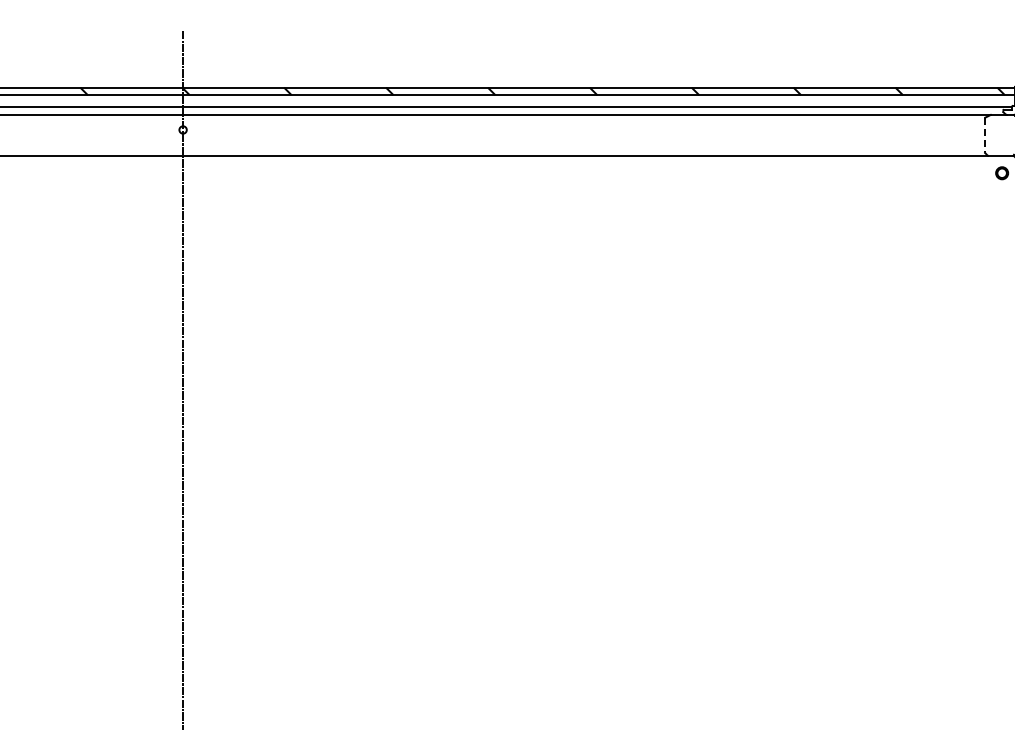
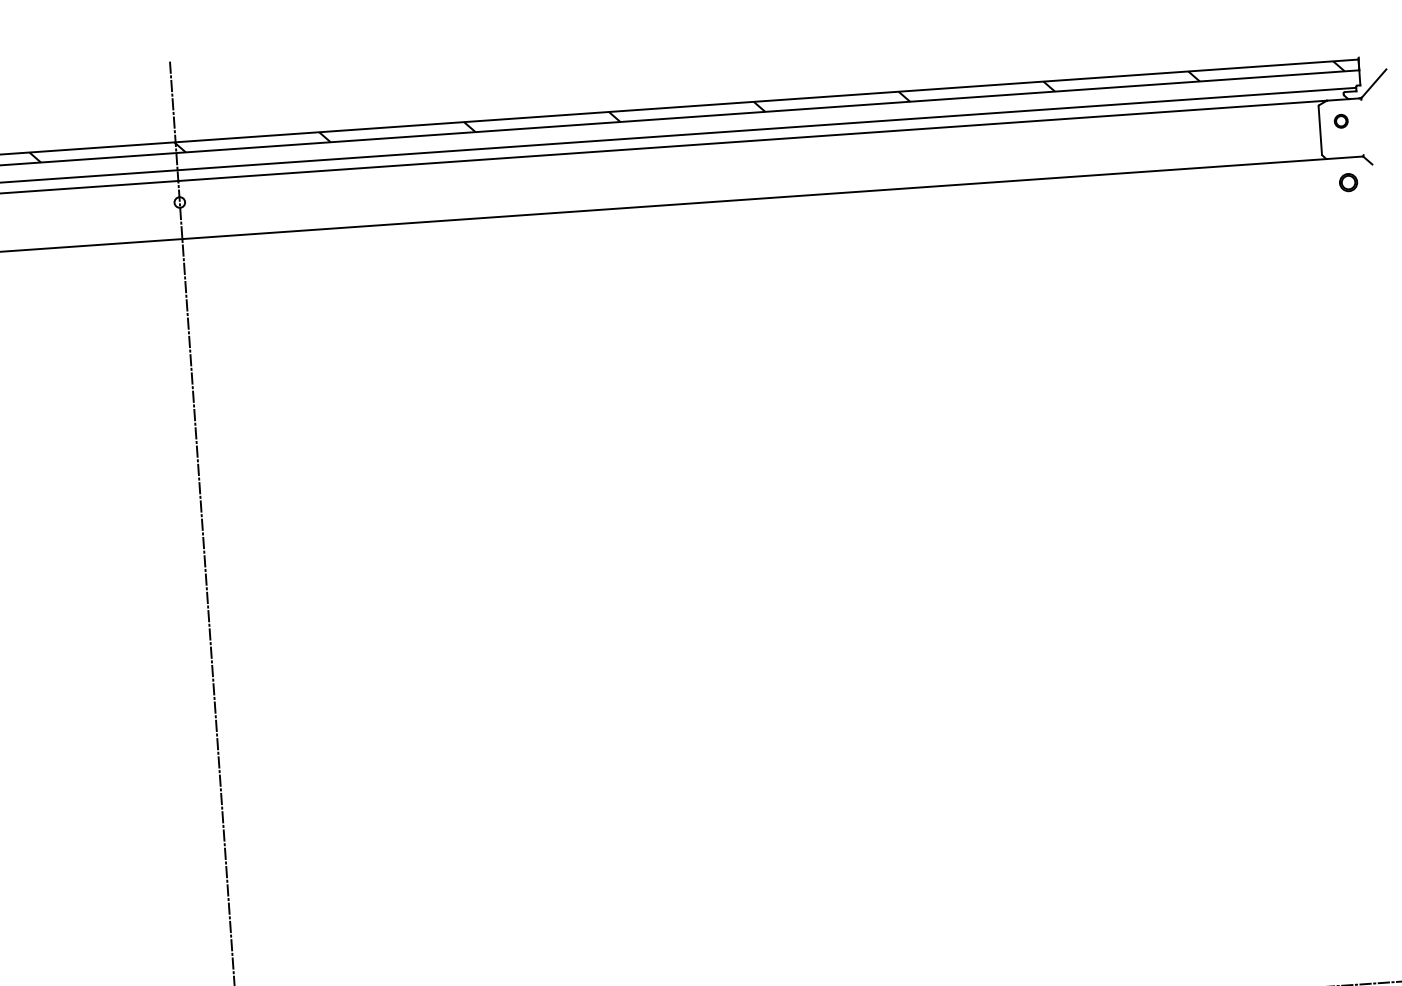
part: (999, 129) -> (1340, 120), added
line: (984, 135) -> (1319, 130), dashed -> solid

